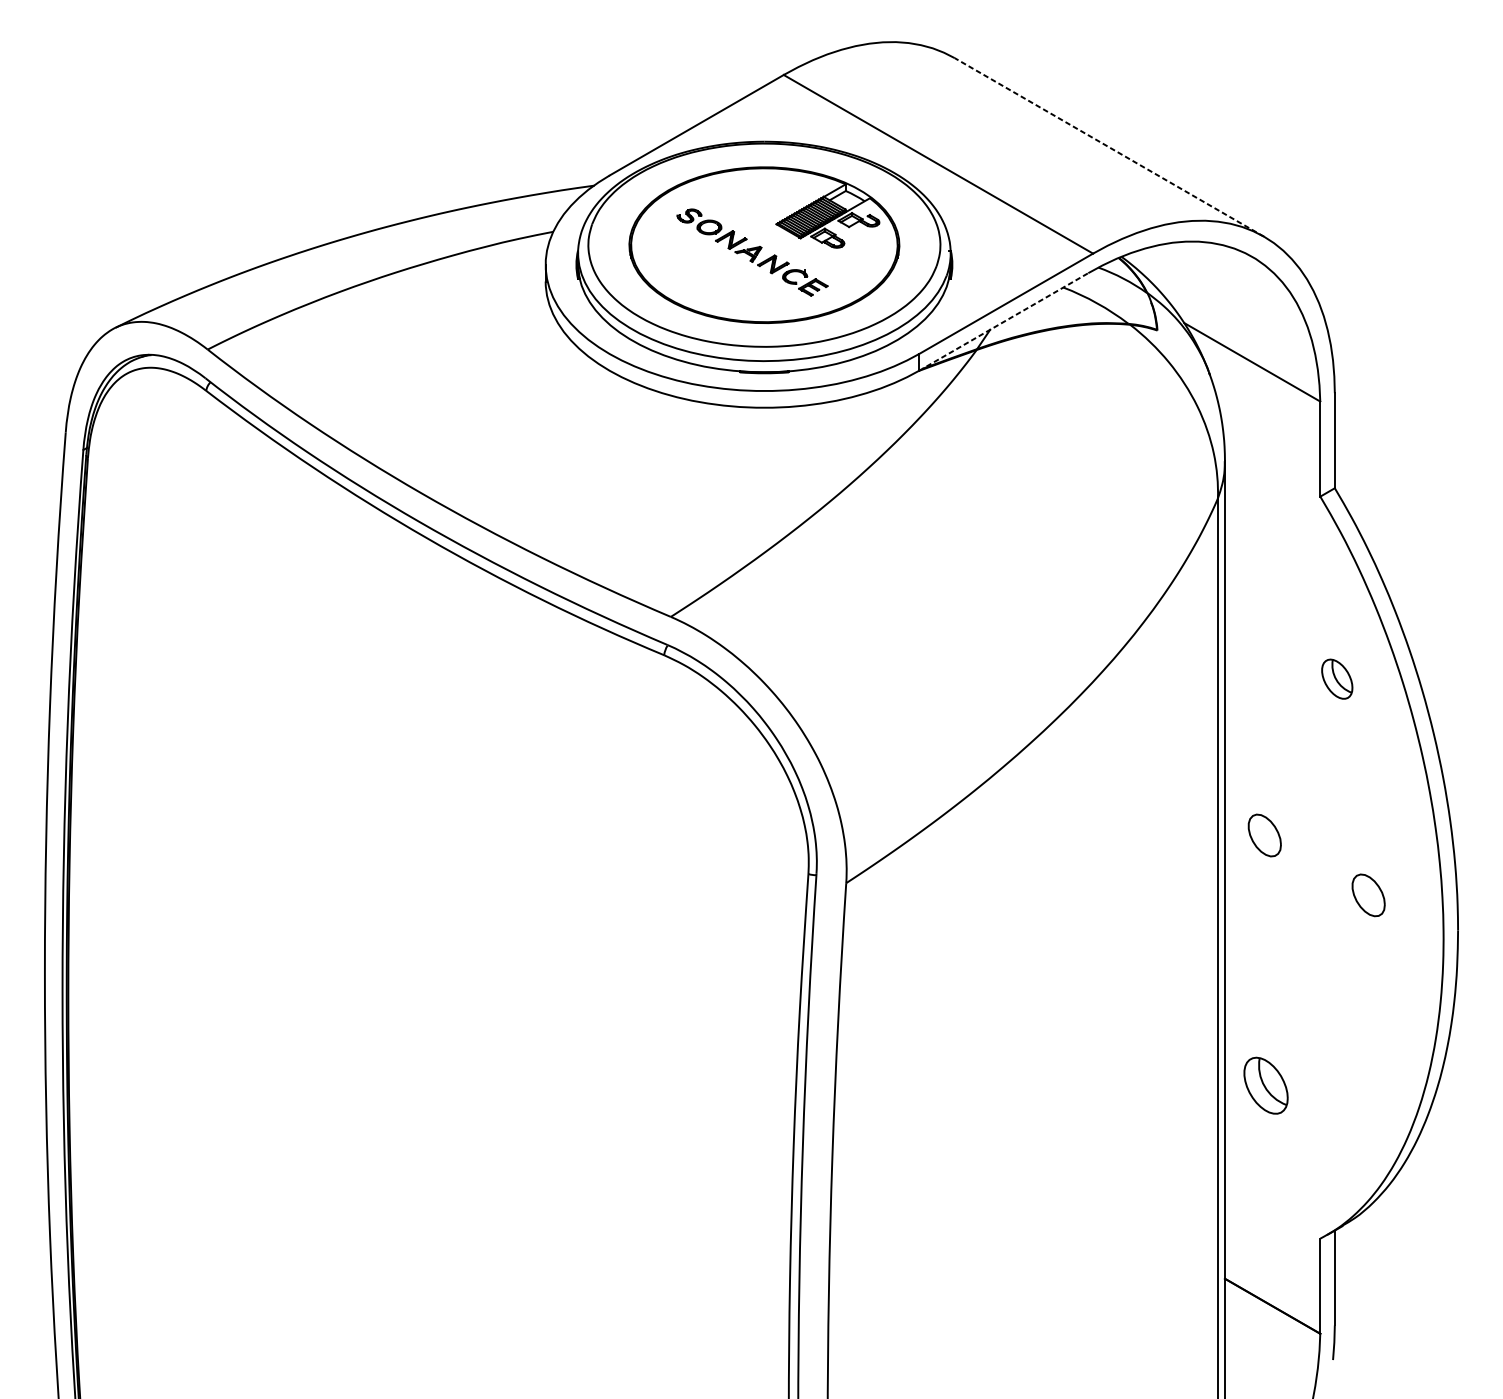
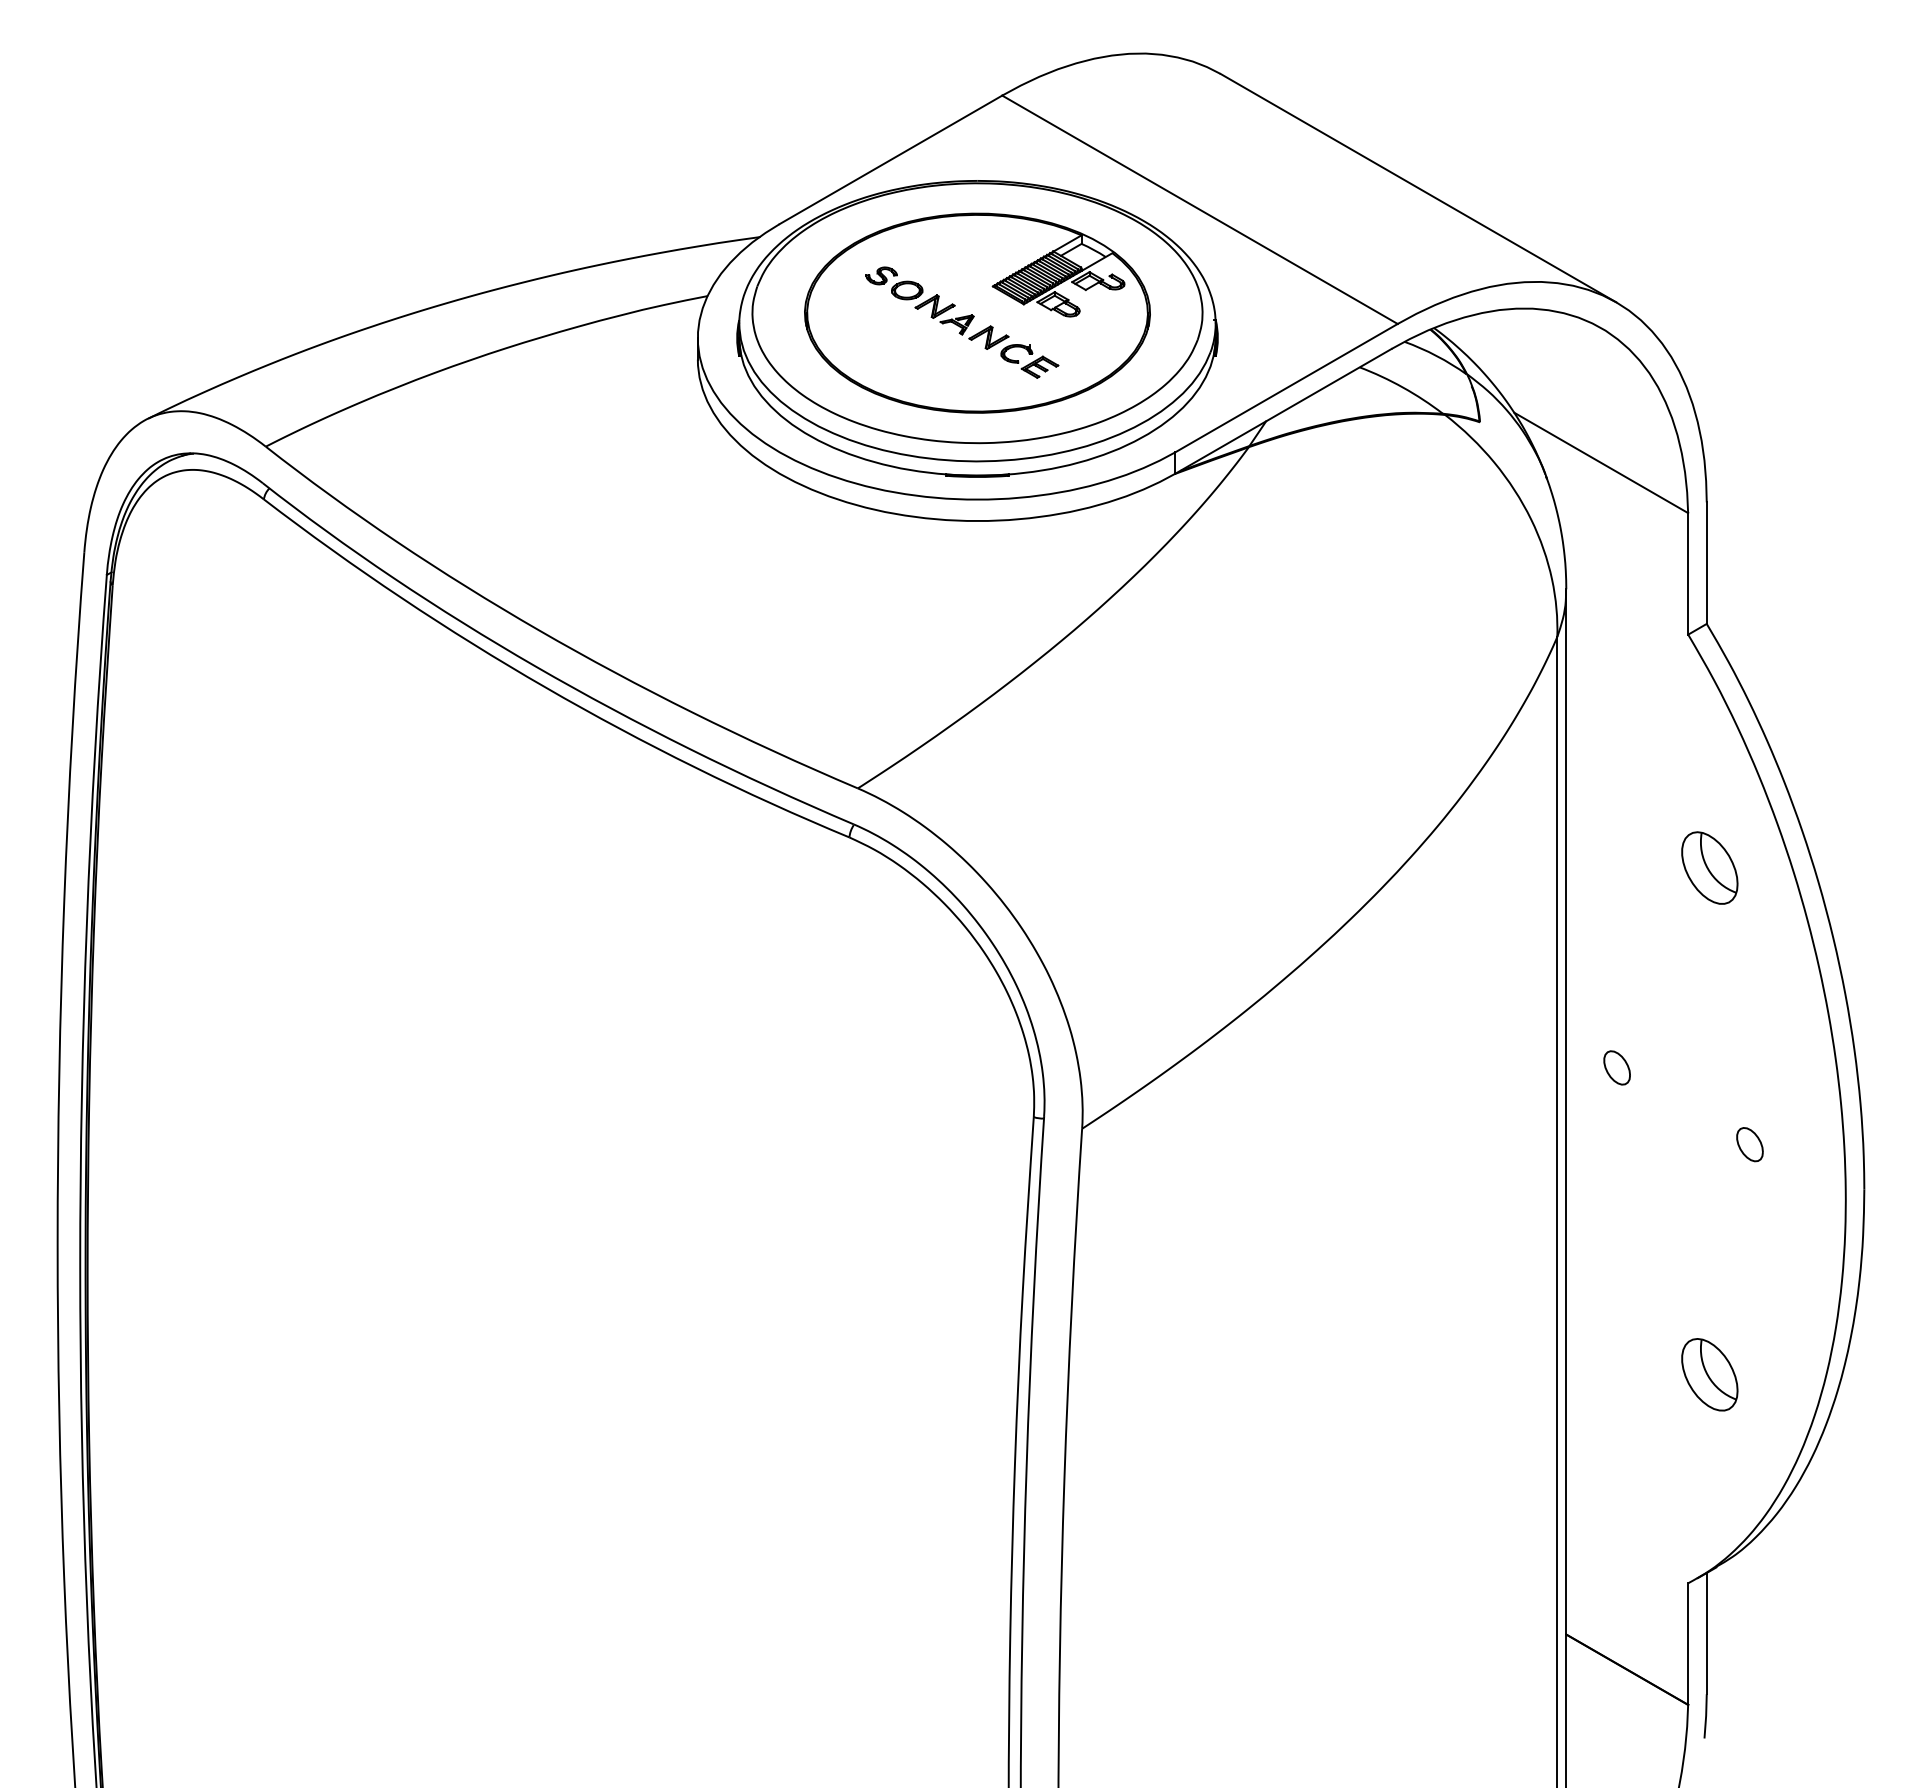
line: (1109, 146) -> (1418, 187), dashed -> solid
line: (1003, 322) -> (1283, 411), dashed -> solid
part: (1336, 678) -> (1709, 867), size x1.43
part: (1264, 835) -> (1616, 1067), size x0.62
part: (1368, 895) -> (1749, 1144), size x0.62
part: (1265, 1085) -> (1709, 1374), moved

